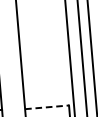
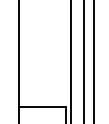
line: (47, 107) -> (42, 107), dashed -> solid

